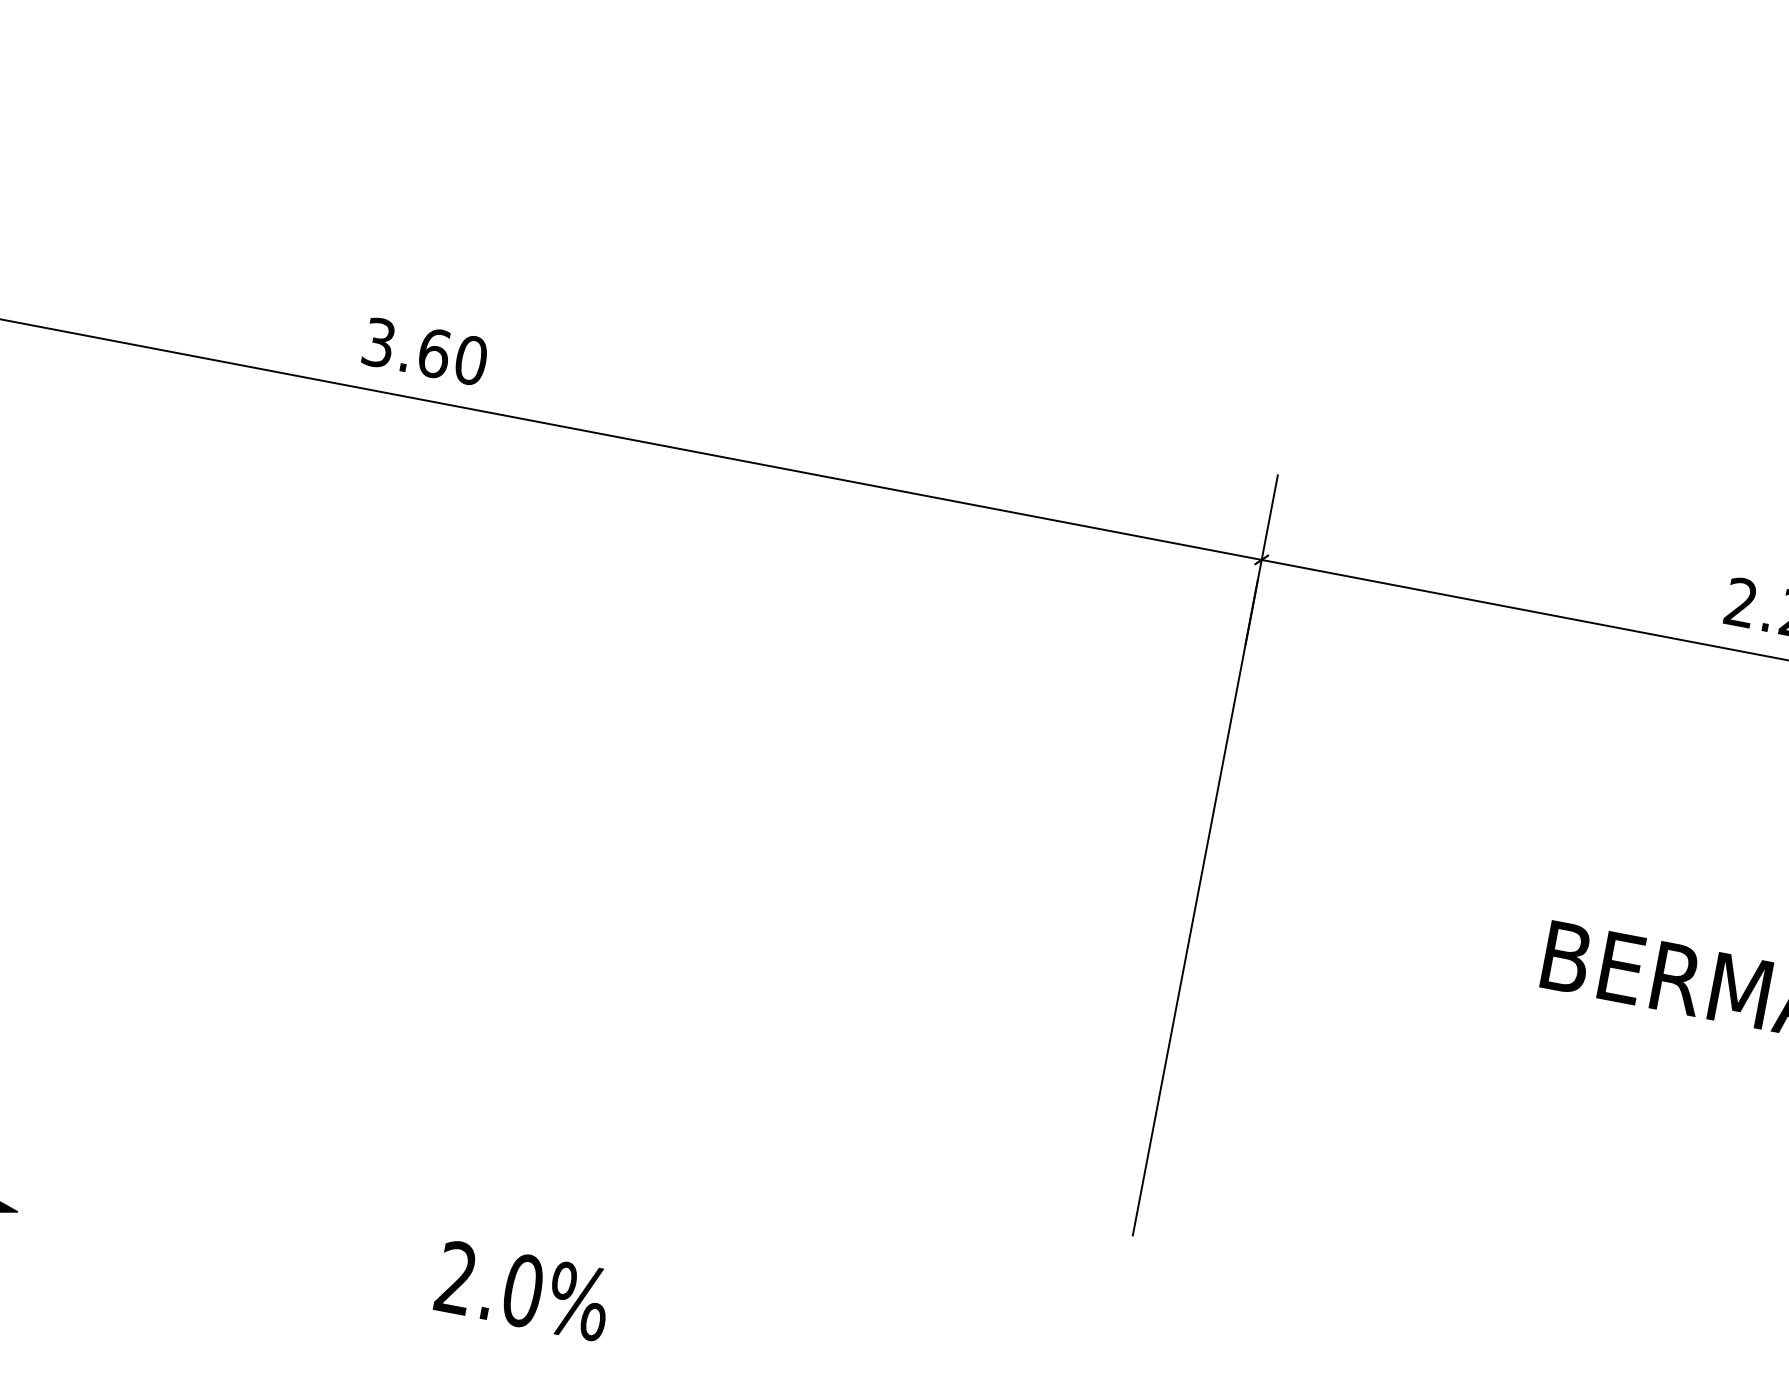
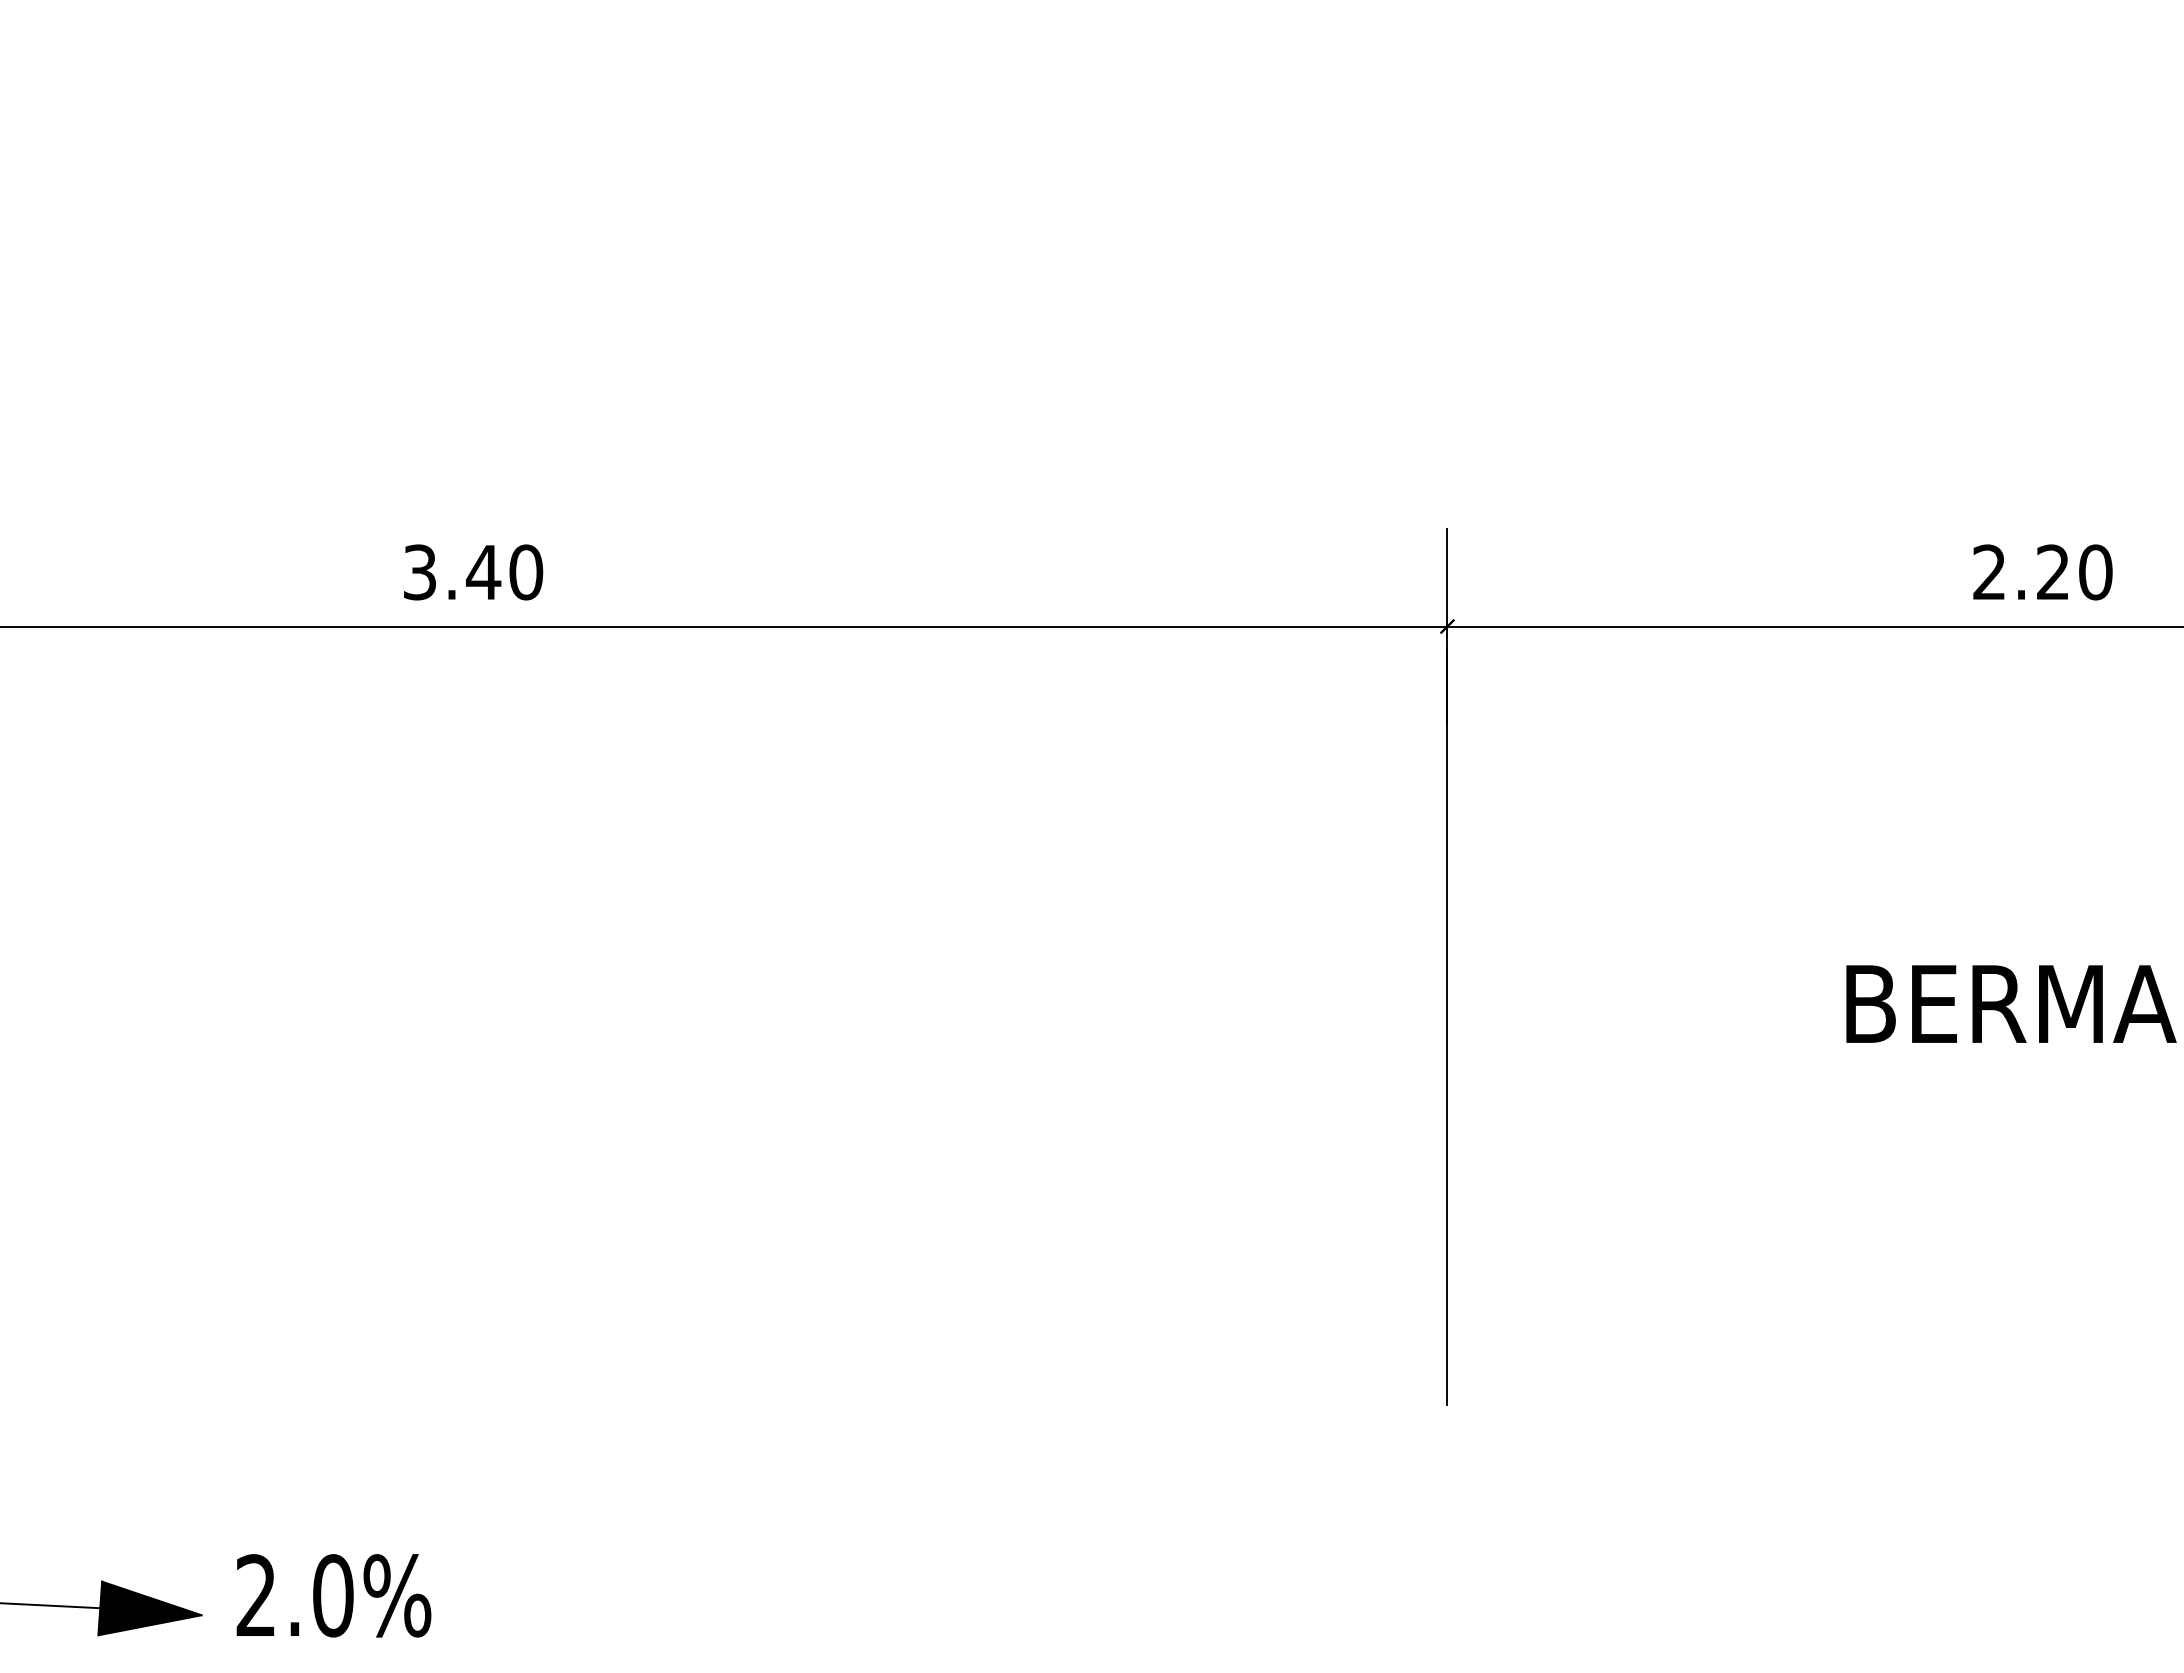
text: (434, 353) -> (483, 572), 3.60 -> 3.40
text: (523, 1290) -> (333, 1595), moved

